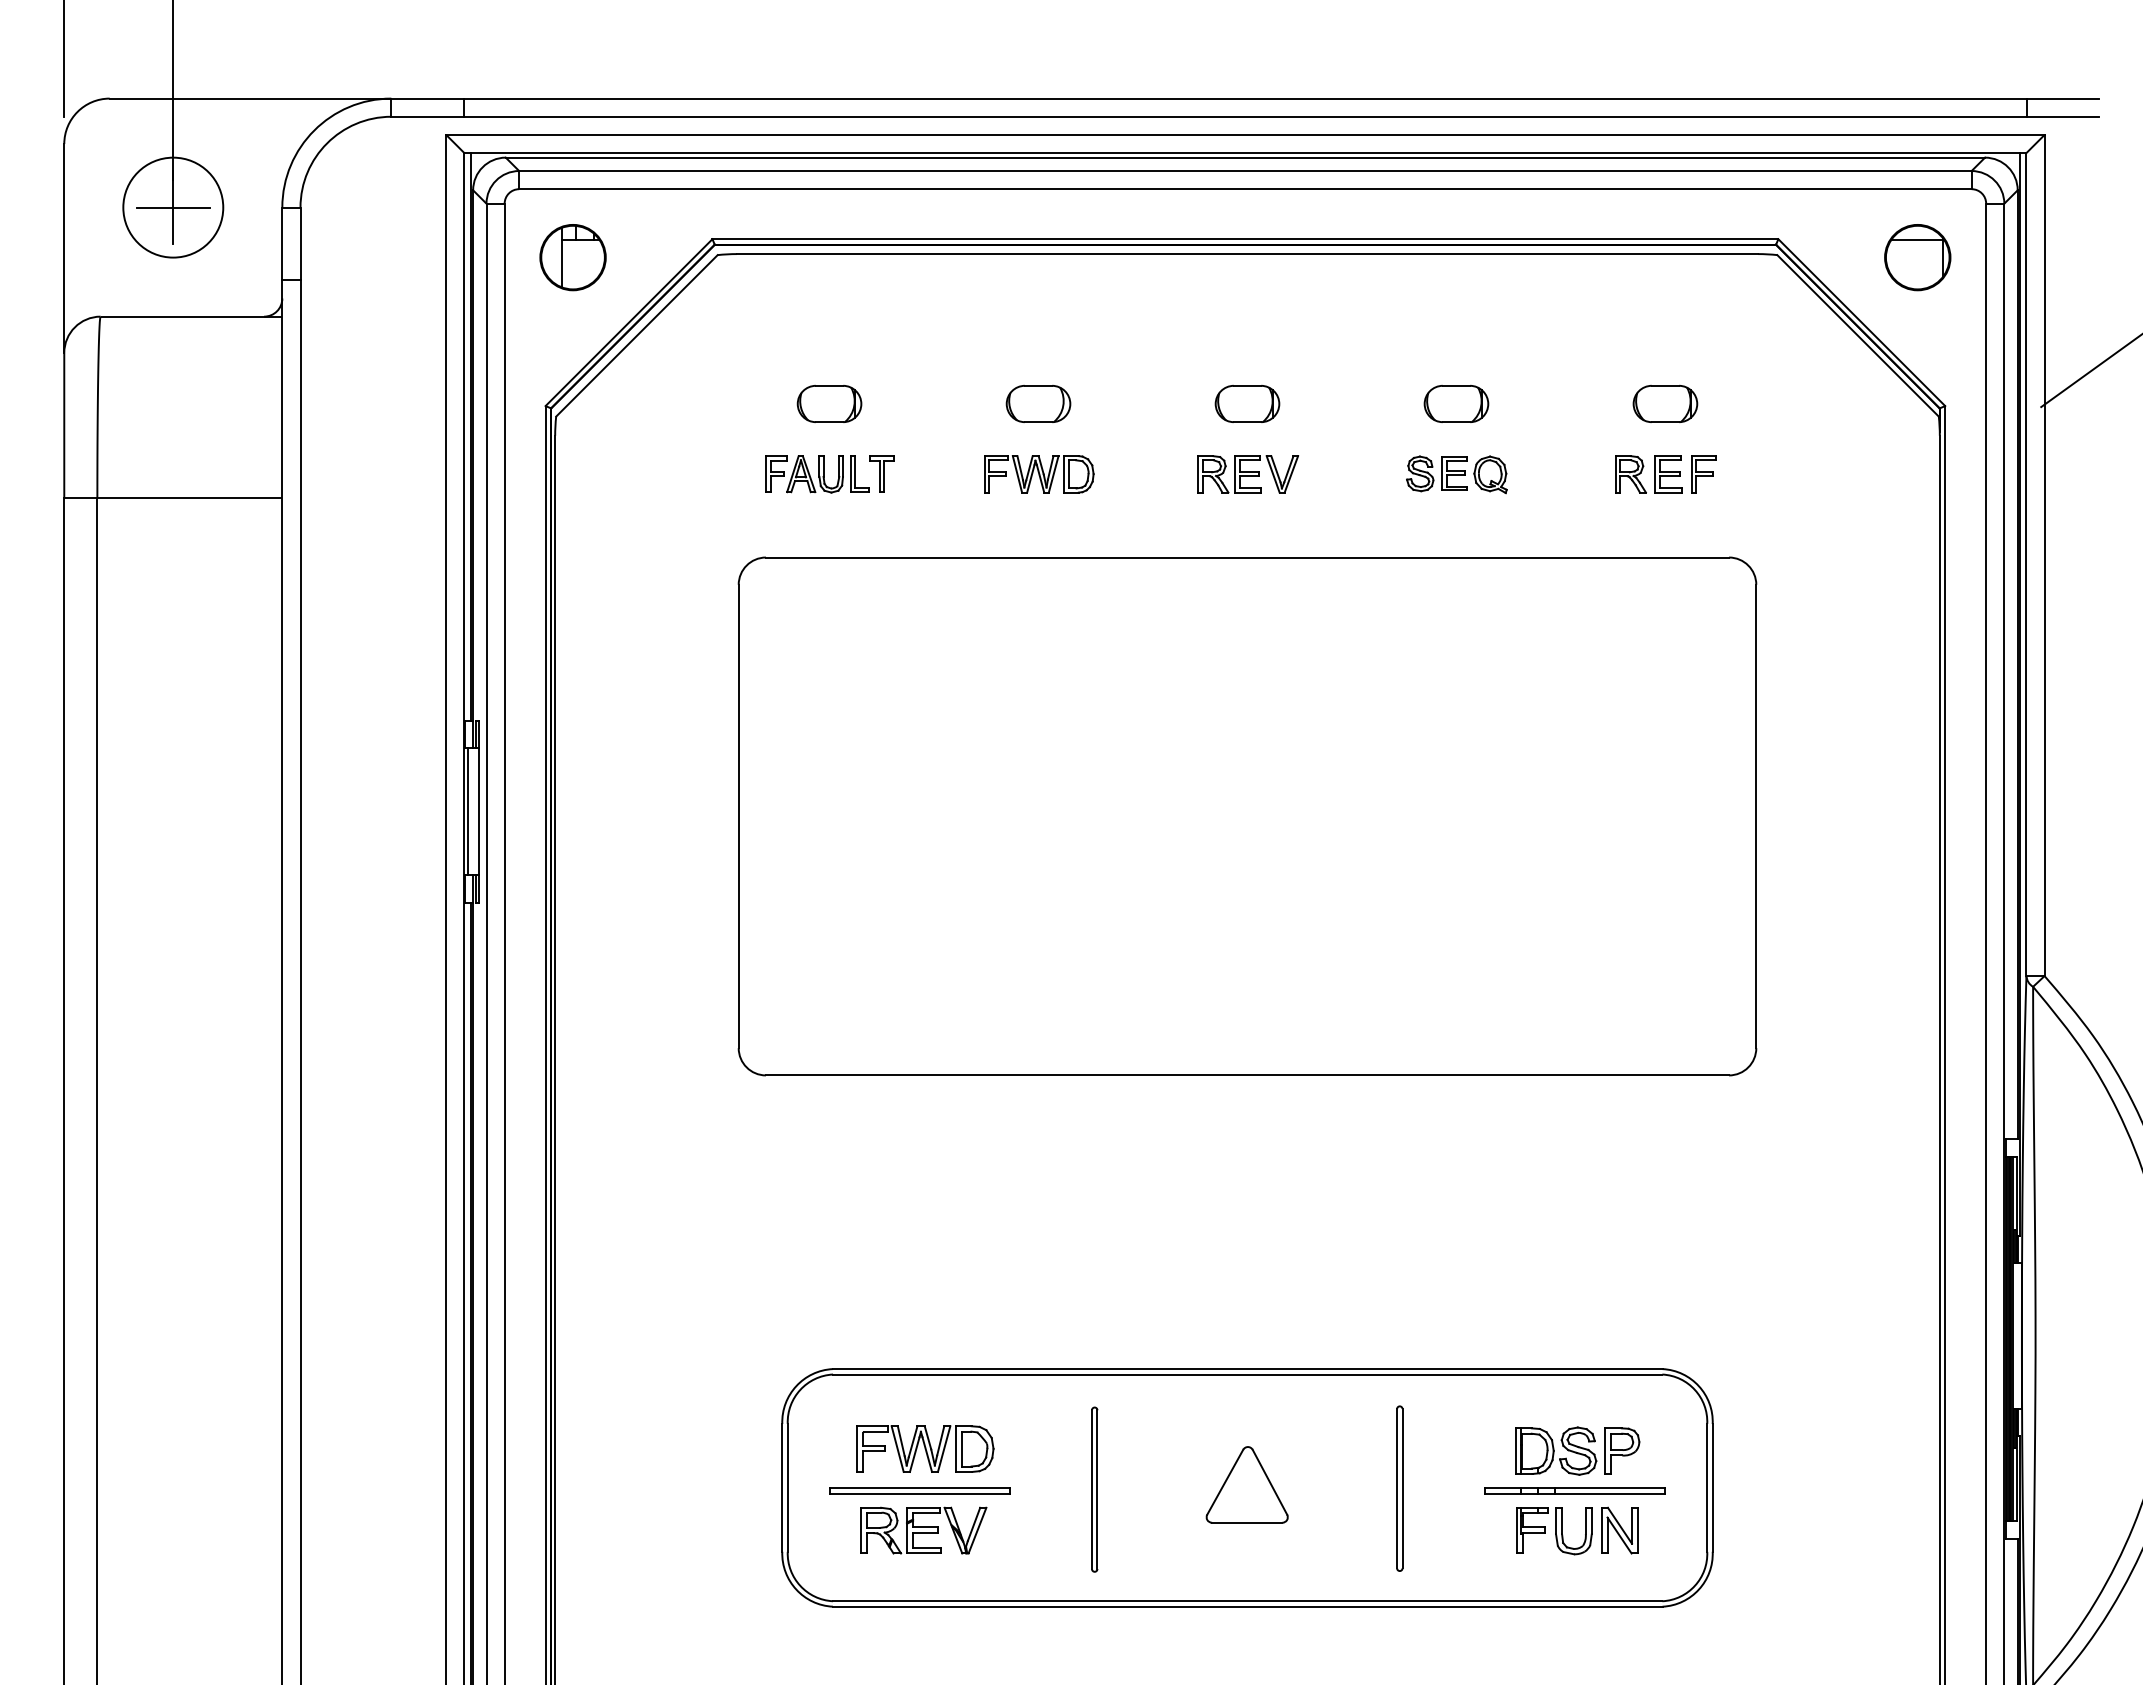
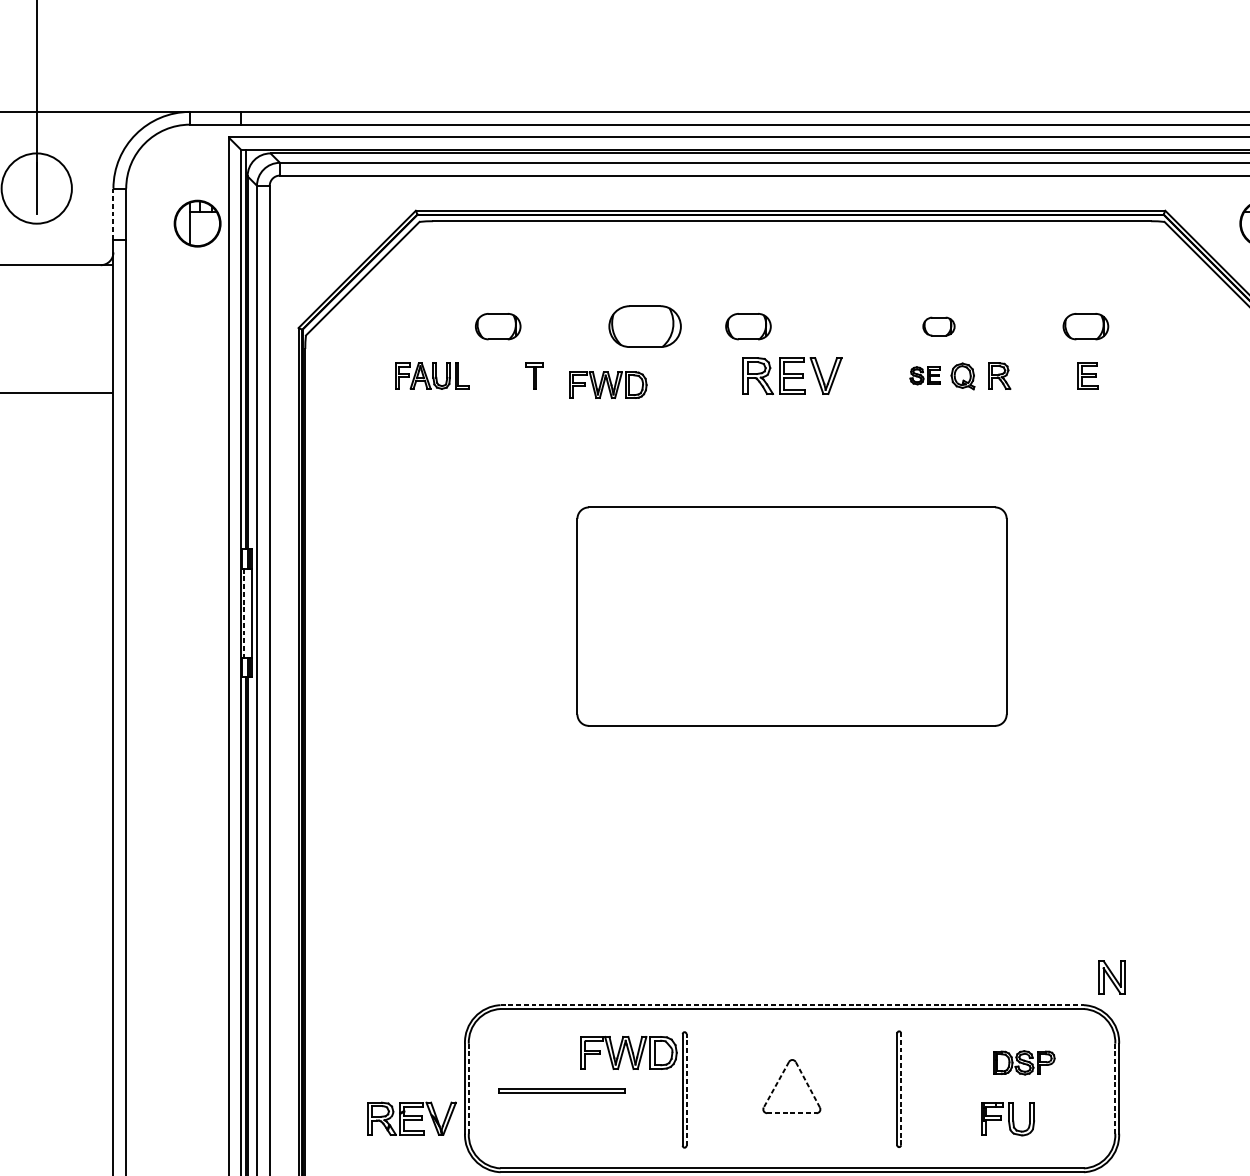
line: (172, 207) -> (36, 188), removed
line: (282, 243) -> (113, 213), solid -> dashed
part: (572, 257) -> (197, 223), moved
part: (1038, 403) -> (645, 326), size x1.6
part: (1247, 403) -> (748, 326), moved
part: (1456, 403) -> (939, 326), size x0.7
part: (1436, 473) -> (924, 375), size x0.7
part: (817, 474) -> (432, 376), moved
part: (1039, 474) -> (608, 385), moved
part: (1248, 474) -> (792, 376), size x1.4
part: (1630, 474) -> (999, 376), moved
part: (1703, 474) -> (1112, 376), removed
line: (468, 811) -> (244, 613), solid -> dashed
part: (1247, 816) -> (792, 616), size x0.6
line: (1247, 1369) -> (792, 1005), solid -> dashed
part: (925, 1448) -> (628, 1052), moved
part: (1577, 1450) -> (1024, 1062), size x0.7
line: (1225, 1482) -> (776, 1084), solid -> dashed
line: (1269, 1482) -> (807, 1084), solid -> dashed
line: (787, 1487) -> (468, 1088), solid -> dashed
line: (1707, 1487) -> (1115, 1088), solid -> dashed
line: (1402, 1488) -> (901, 1089), solid -> dashed
line: (1097, 1489) -> (686, 1089), solid -> dashed
part: (1574, 1490) -> (1021, 1090), removed
line: (1247, 1522) -> (792, 1113), solid -> dashed
part: (923, 1530) -> (411, 1118), moved
part: (1619, 1530) -> (1111, 977), moved

